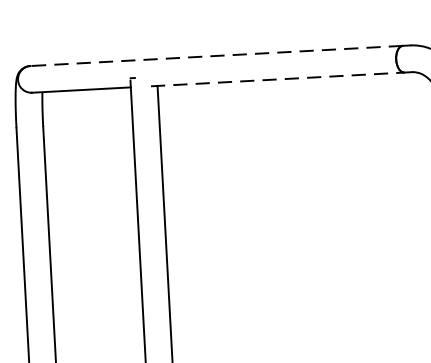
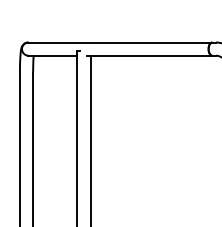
line: (216, 55) -> (120, 42), dashed -> solid
line: (277, 79) -> (149, 55), dashed -> solid

